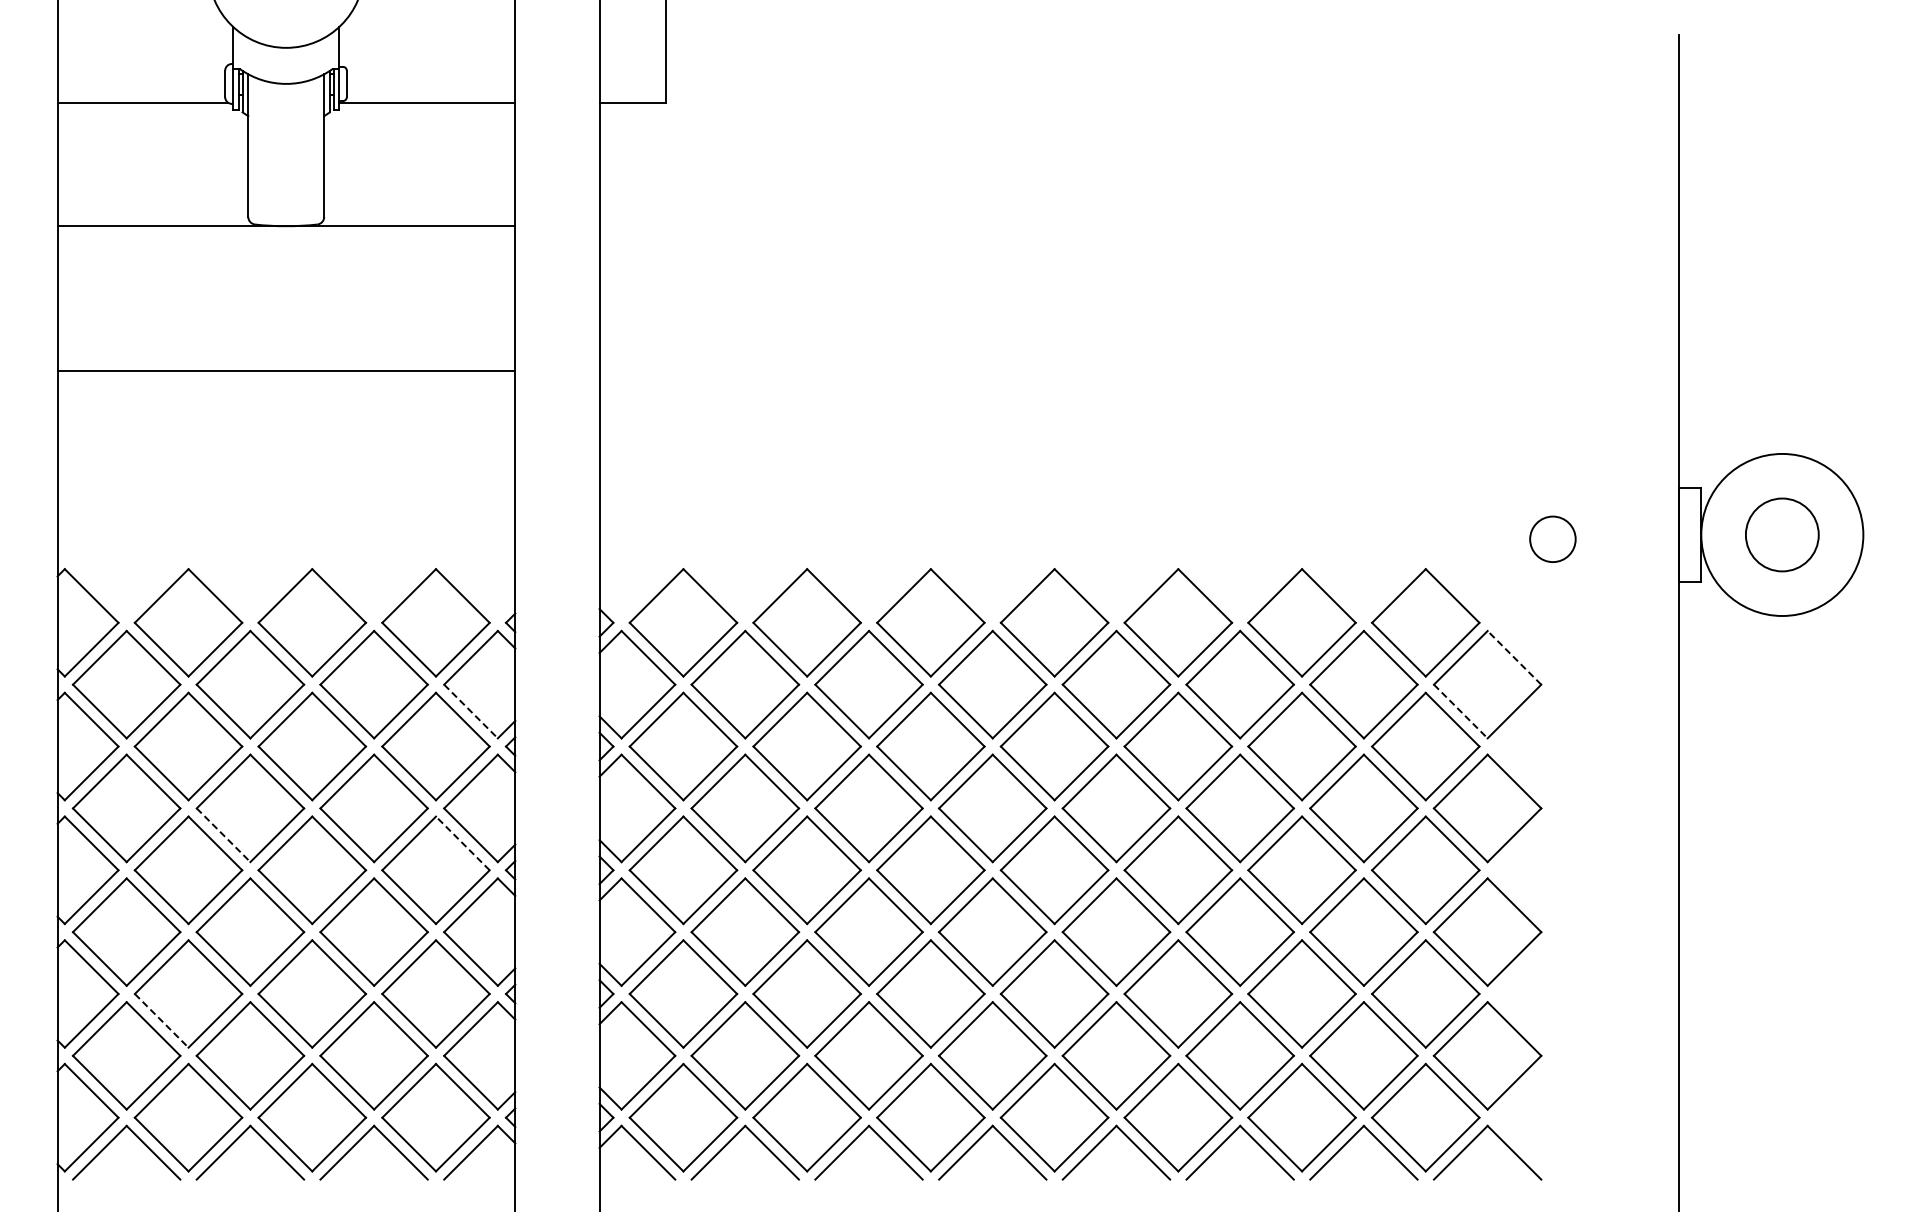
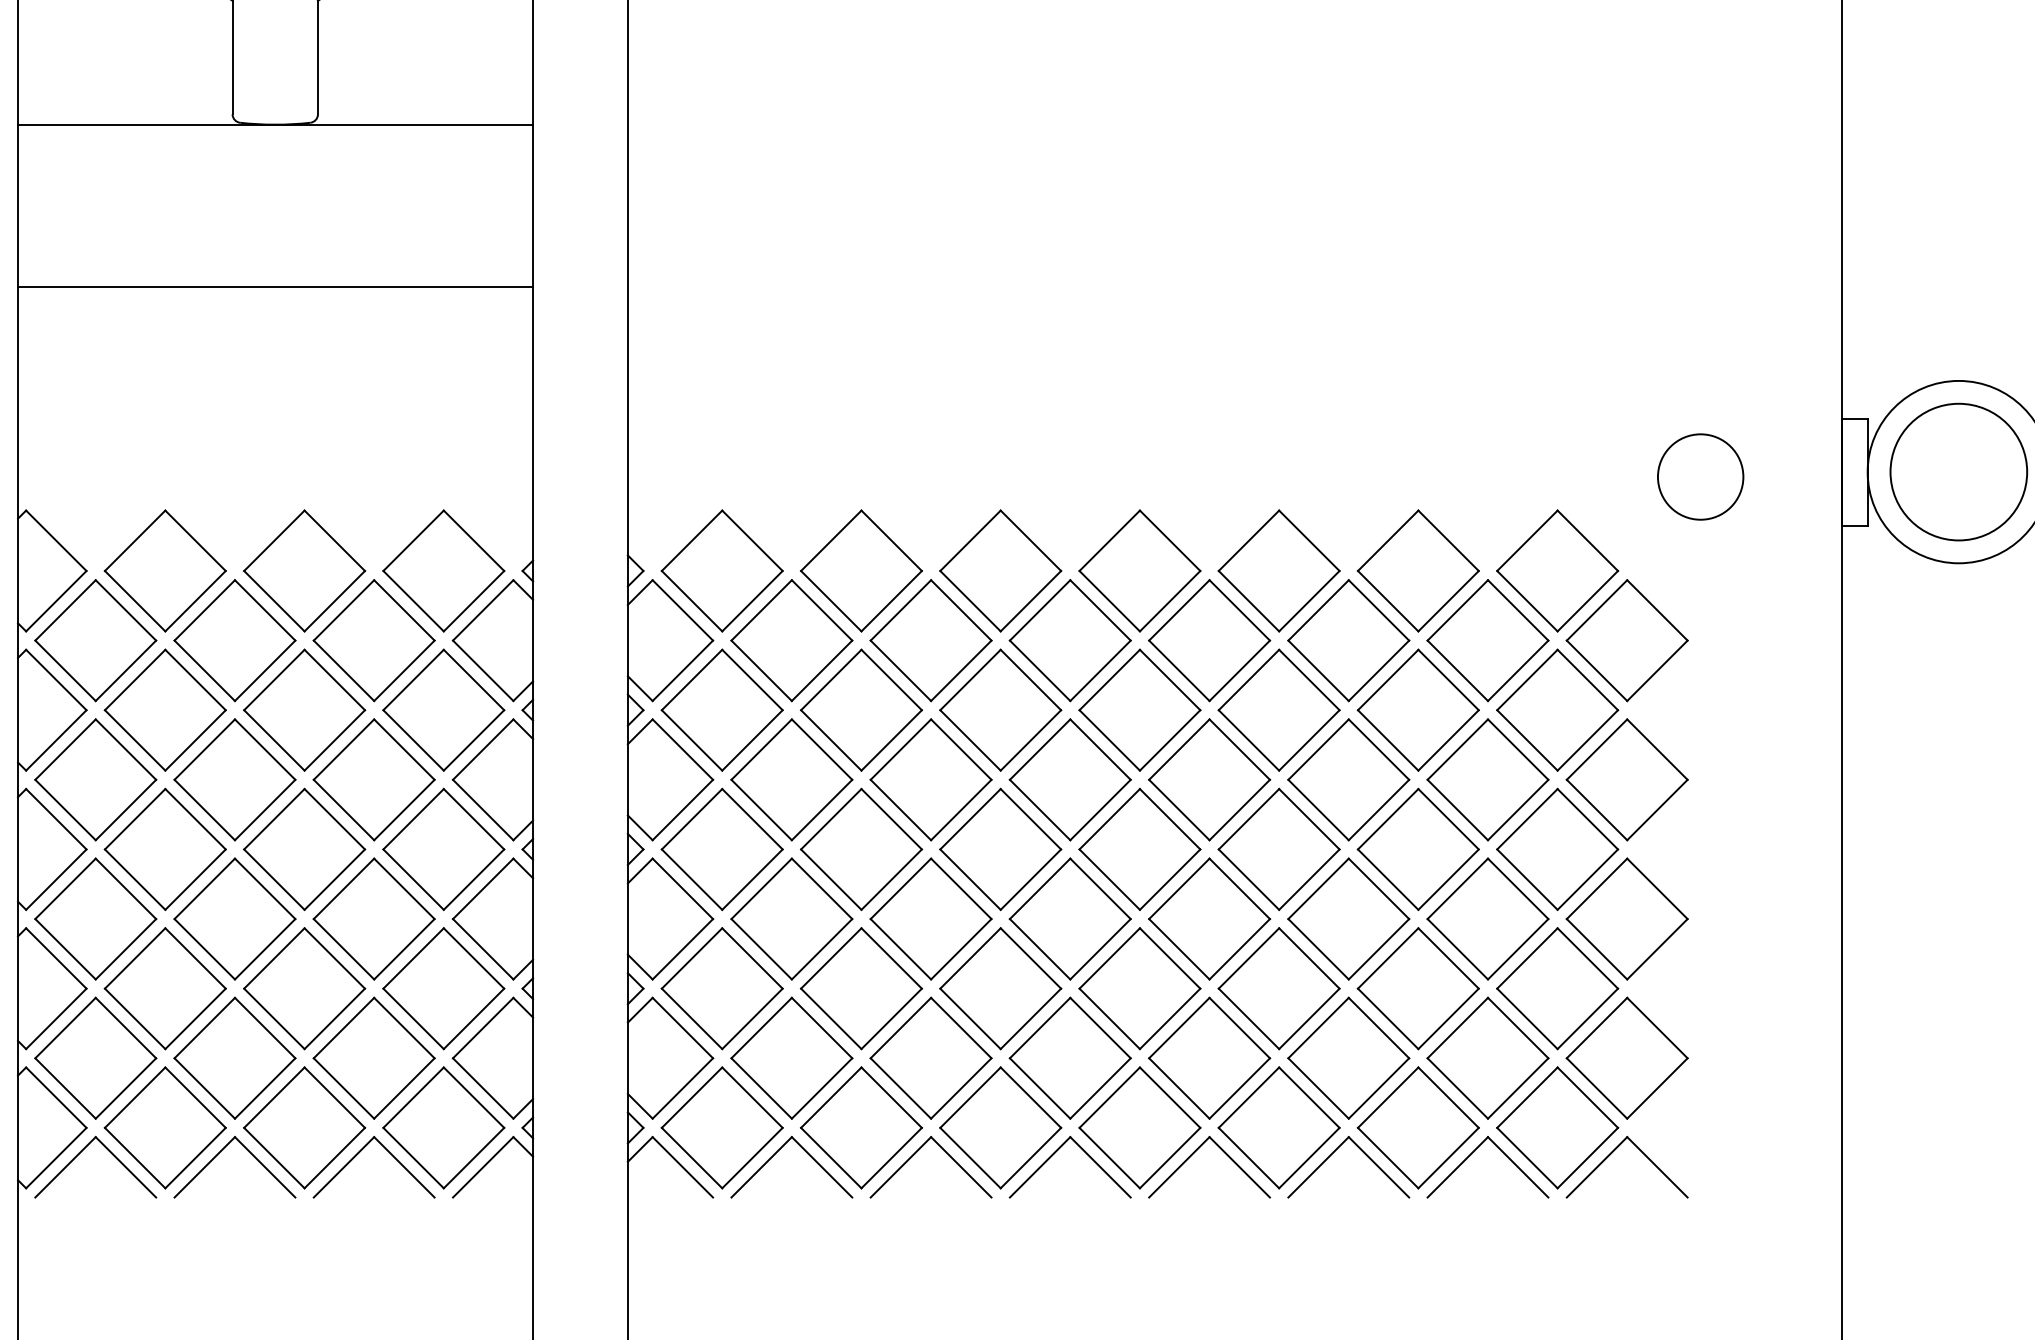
circle: (1782, 534) -> (1959, 471), size x1.67
circle: (1552, 539) -> (1700, 477), size x1.67
line: (1514, 657) -> (1657, 609), dashed -> solid
line: (471, 711) -> (483, 670), dashed -> solid
line: (1460, 711) -> (1596, 670), dashed -> solid
line: (223, 835) -> (204, 810), dashed -> solid
line: (462, 843) -> (473, 819), dashed -> solid
line: (161, 1020) -> (134, 1018), dashed -> solid

